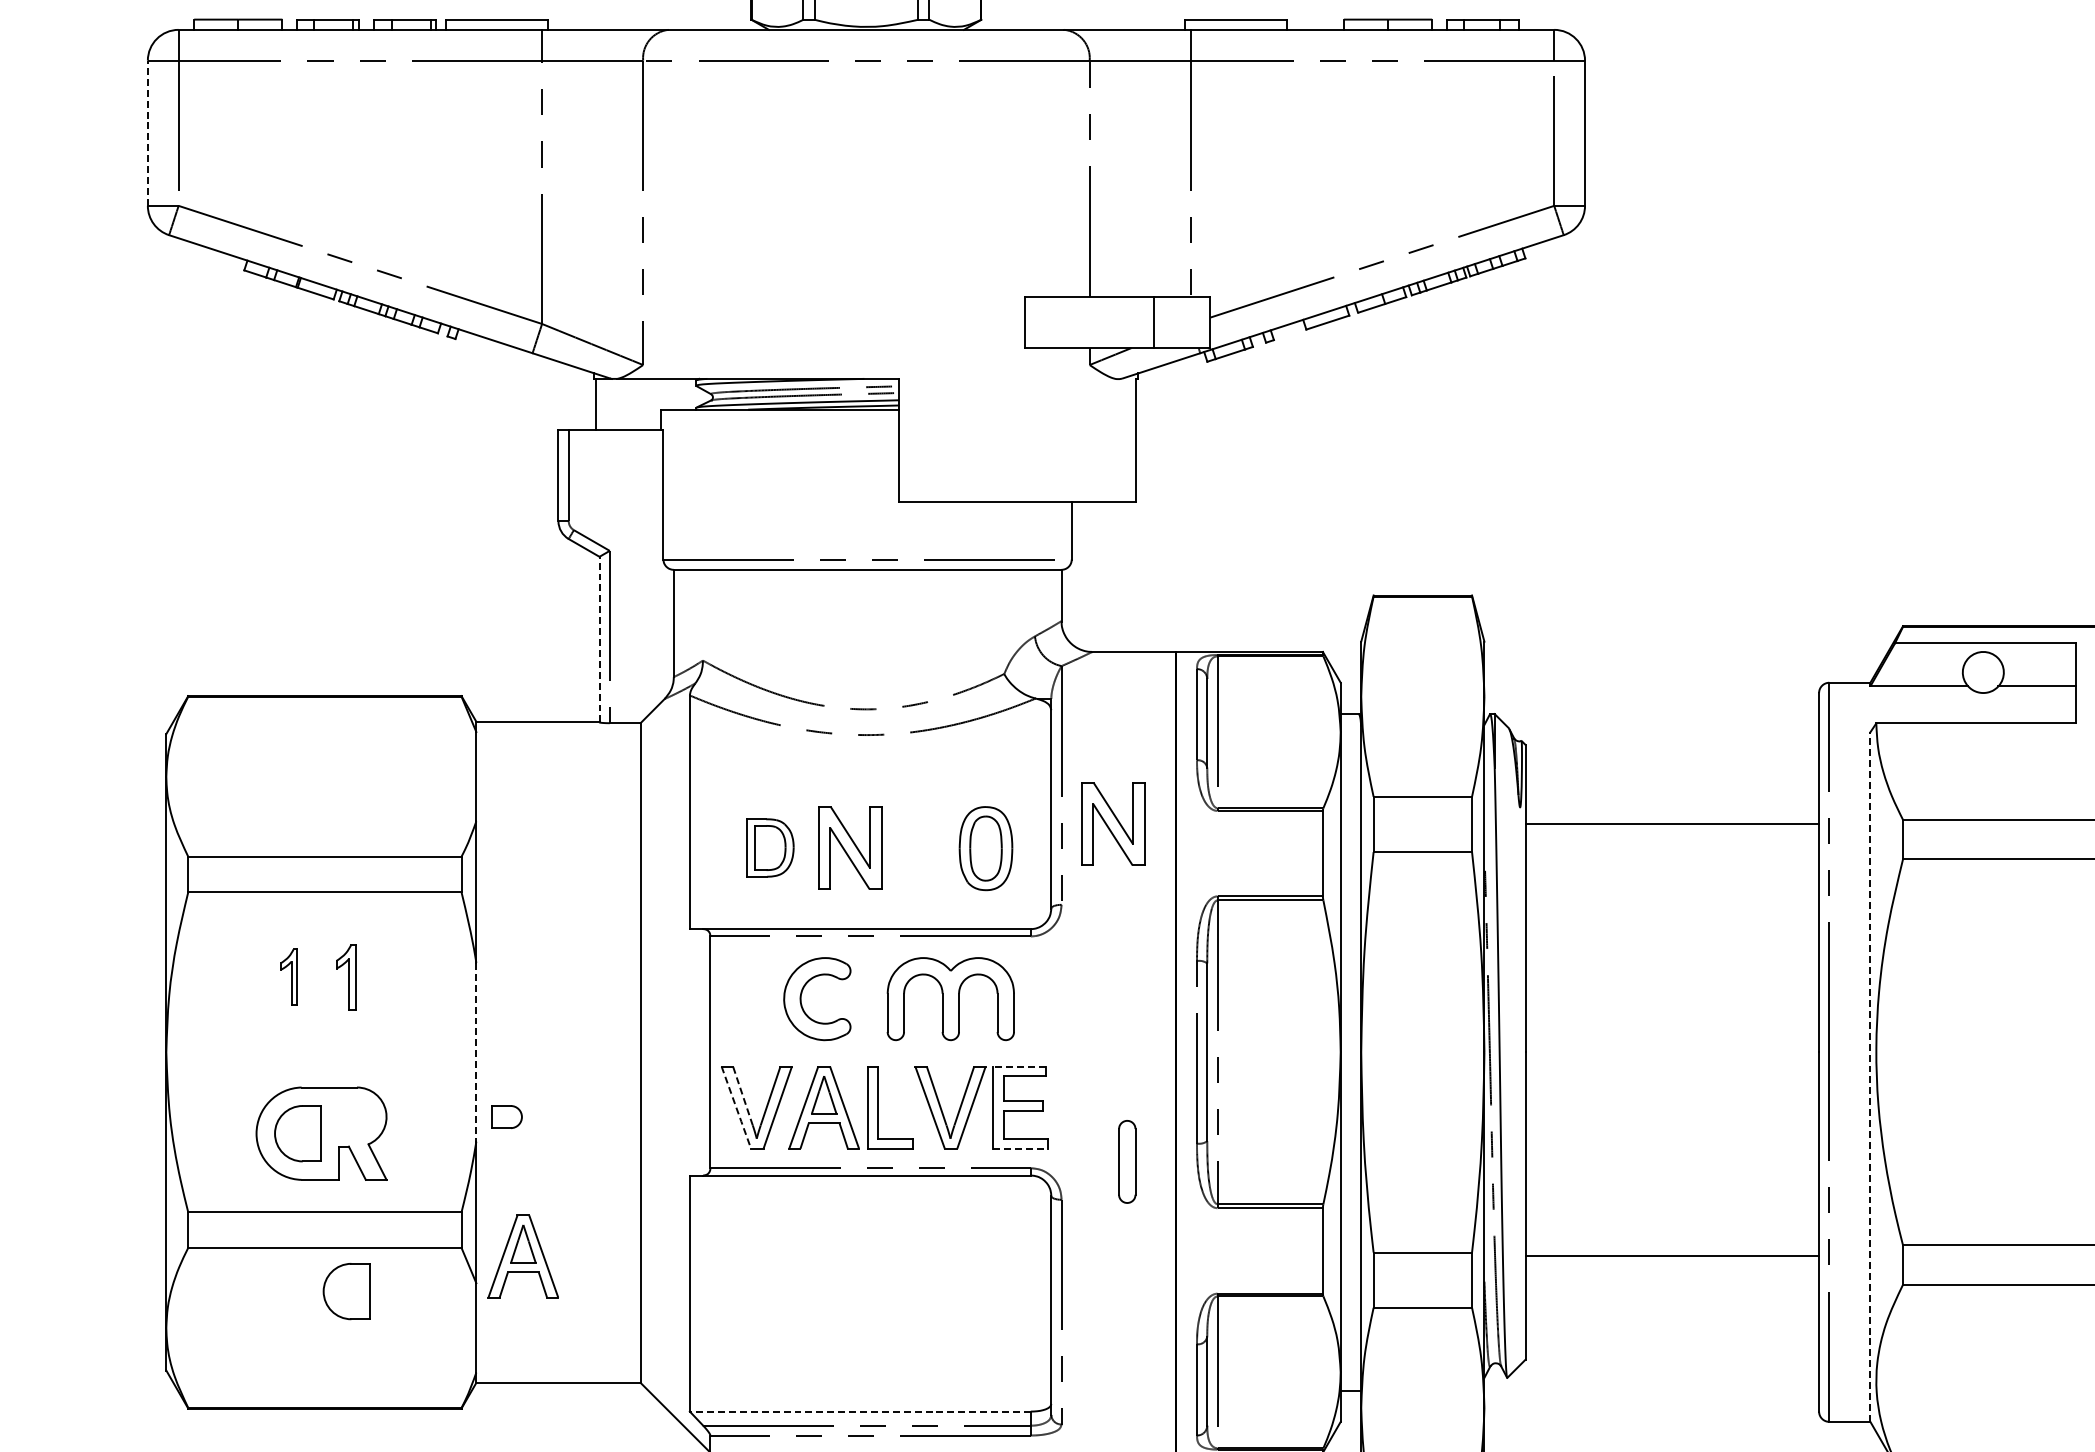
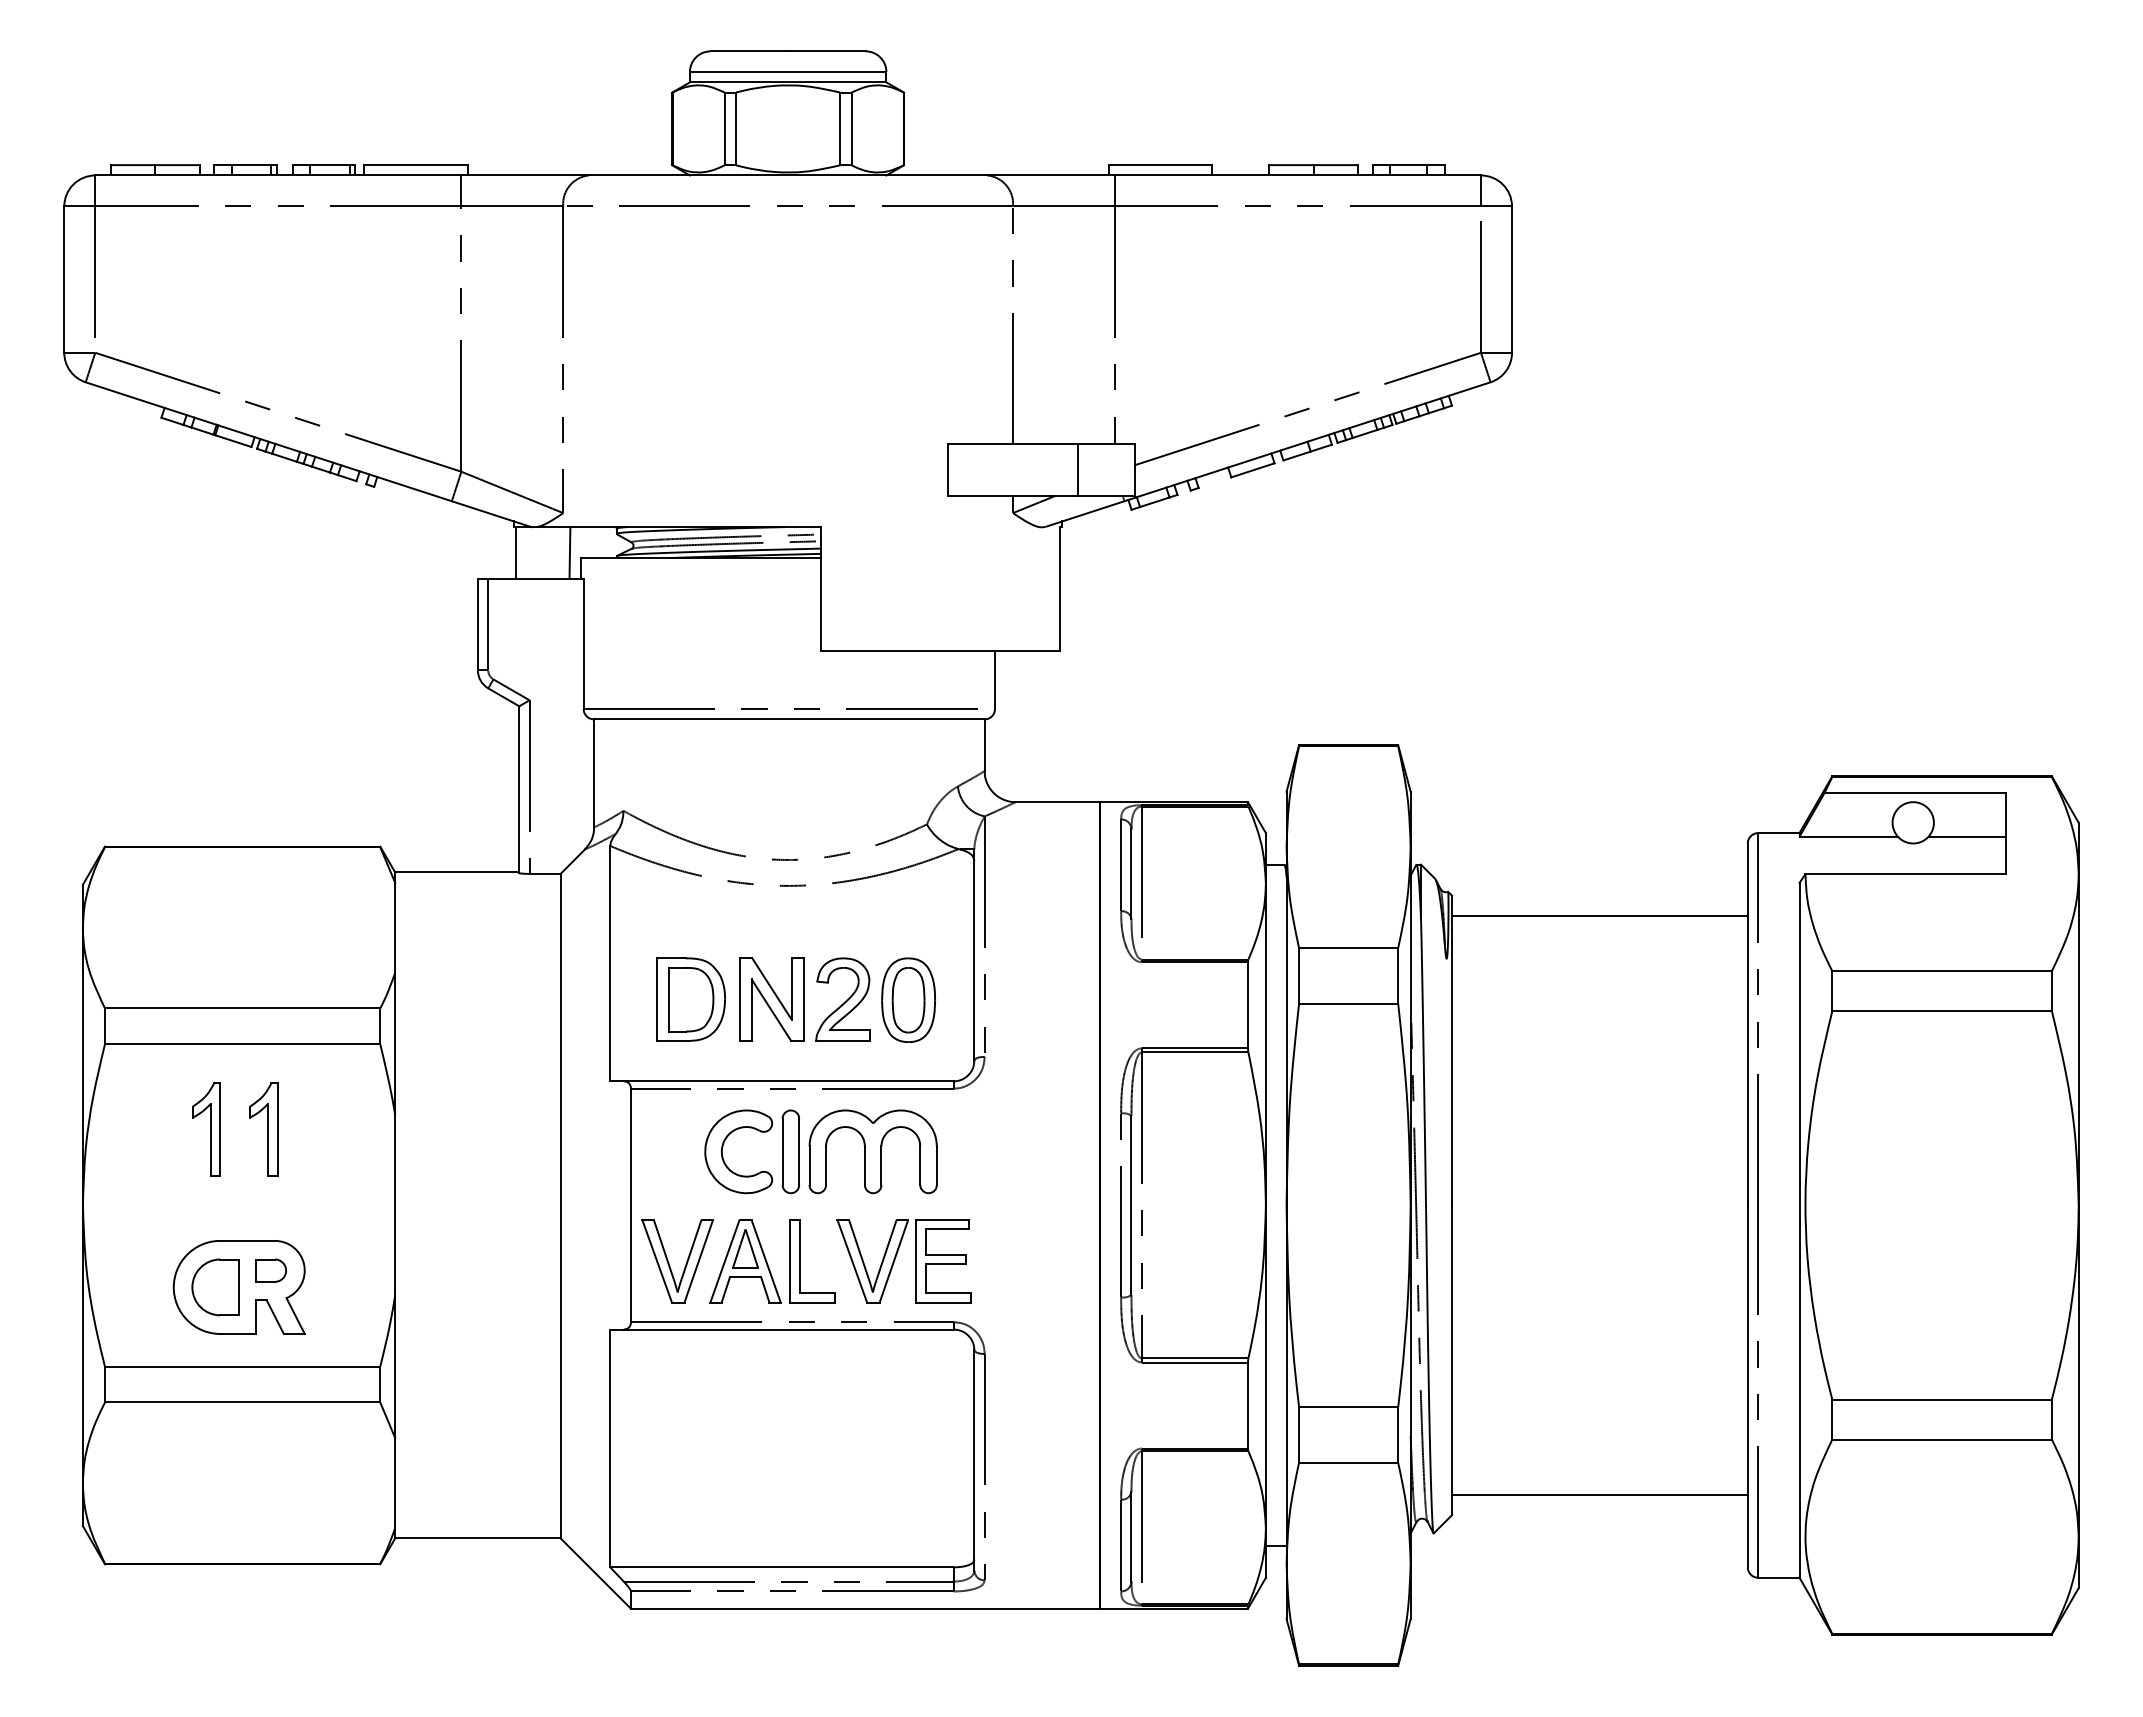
line: (148, 133) -> (64, 279), dashed -> solid
line: (649, 404) -> (569, 552), added
line: (599, 639) -> (519, 789), dashed -> solid
part: (1112, 824) -> (1036, 975), removed
line: (1671, 824) -> (1599, 915), moved
part: (769, 847) -> (690, 999), size x1.43
part: (920, 847) -> (842, 999), added
part: (289, 976) -> (206, 1129), size x1.67
part: (345, 976) -> (263, 1129), size x1.43
line: (476, 1052) -> (395, 1205), dashed -> solid
line: (1019, 1066) -> (942, 1219), dashed -> solid
line: (1870, 1076) -> (1799, 1229), dashed -> solid
line: (742, 1096) -> (663, 1249), dashed -> solid
line: (736, 1107) -> (657, 1261), dashed -> solid
part: (506, 1116) -> (270, 1270), moved
line: (1020, 1148) -> (943, 1302), dashed -> solid
part: (1126, 1161) -> (790, 1151), moved
line: (1671, 1255) -> (1599, 1494), moved
part: (523, 1256) -> (442, 1411), removed
part: (346, 1291) -> (264, 1446), removed
line: (860, 1411) -> (782, 1567), dashed -> solid

